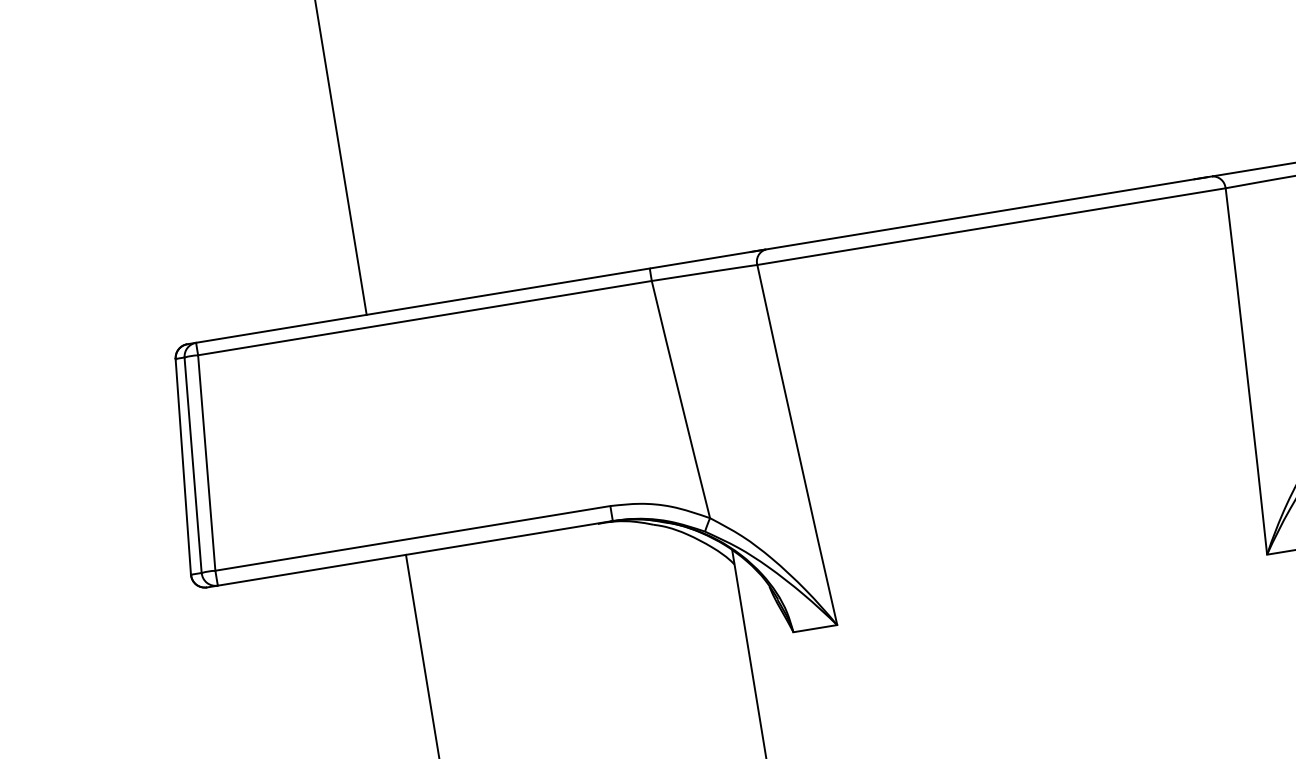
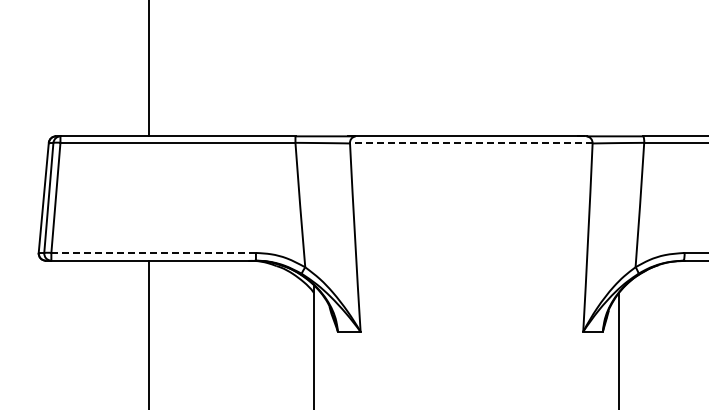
line: (989, 226) -> (470, 143), solid -> dashed
line: (414, 537) -> (154, 252), solid -> dashed

